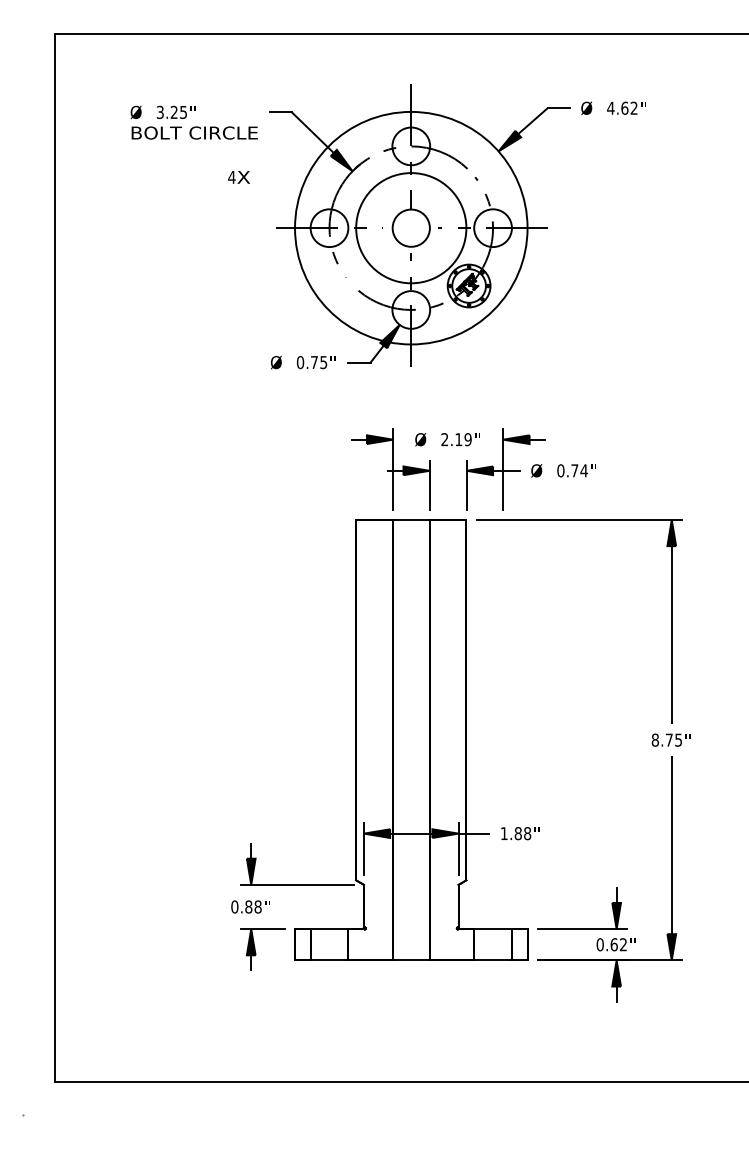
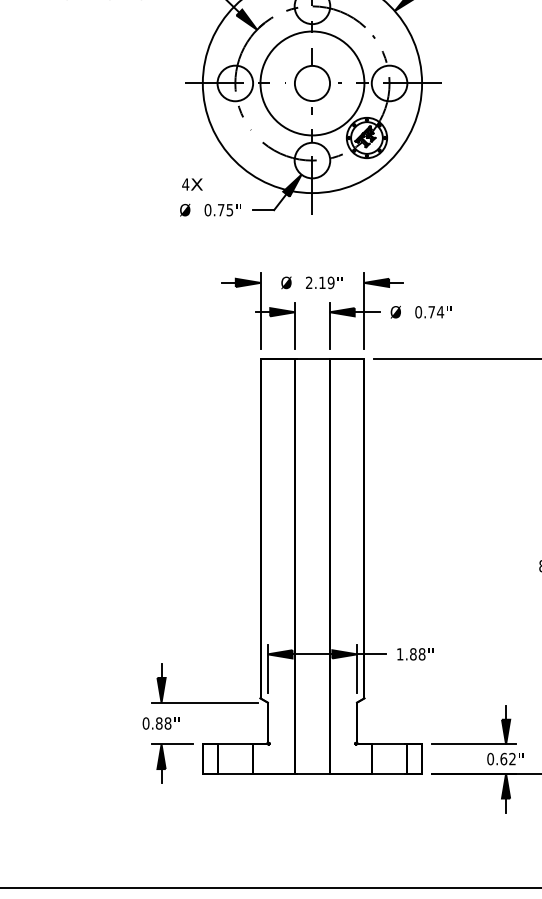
text: (238, 177) -> (191, 184), moved
part: (473, 469) -> (336, 311), moved

